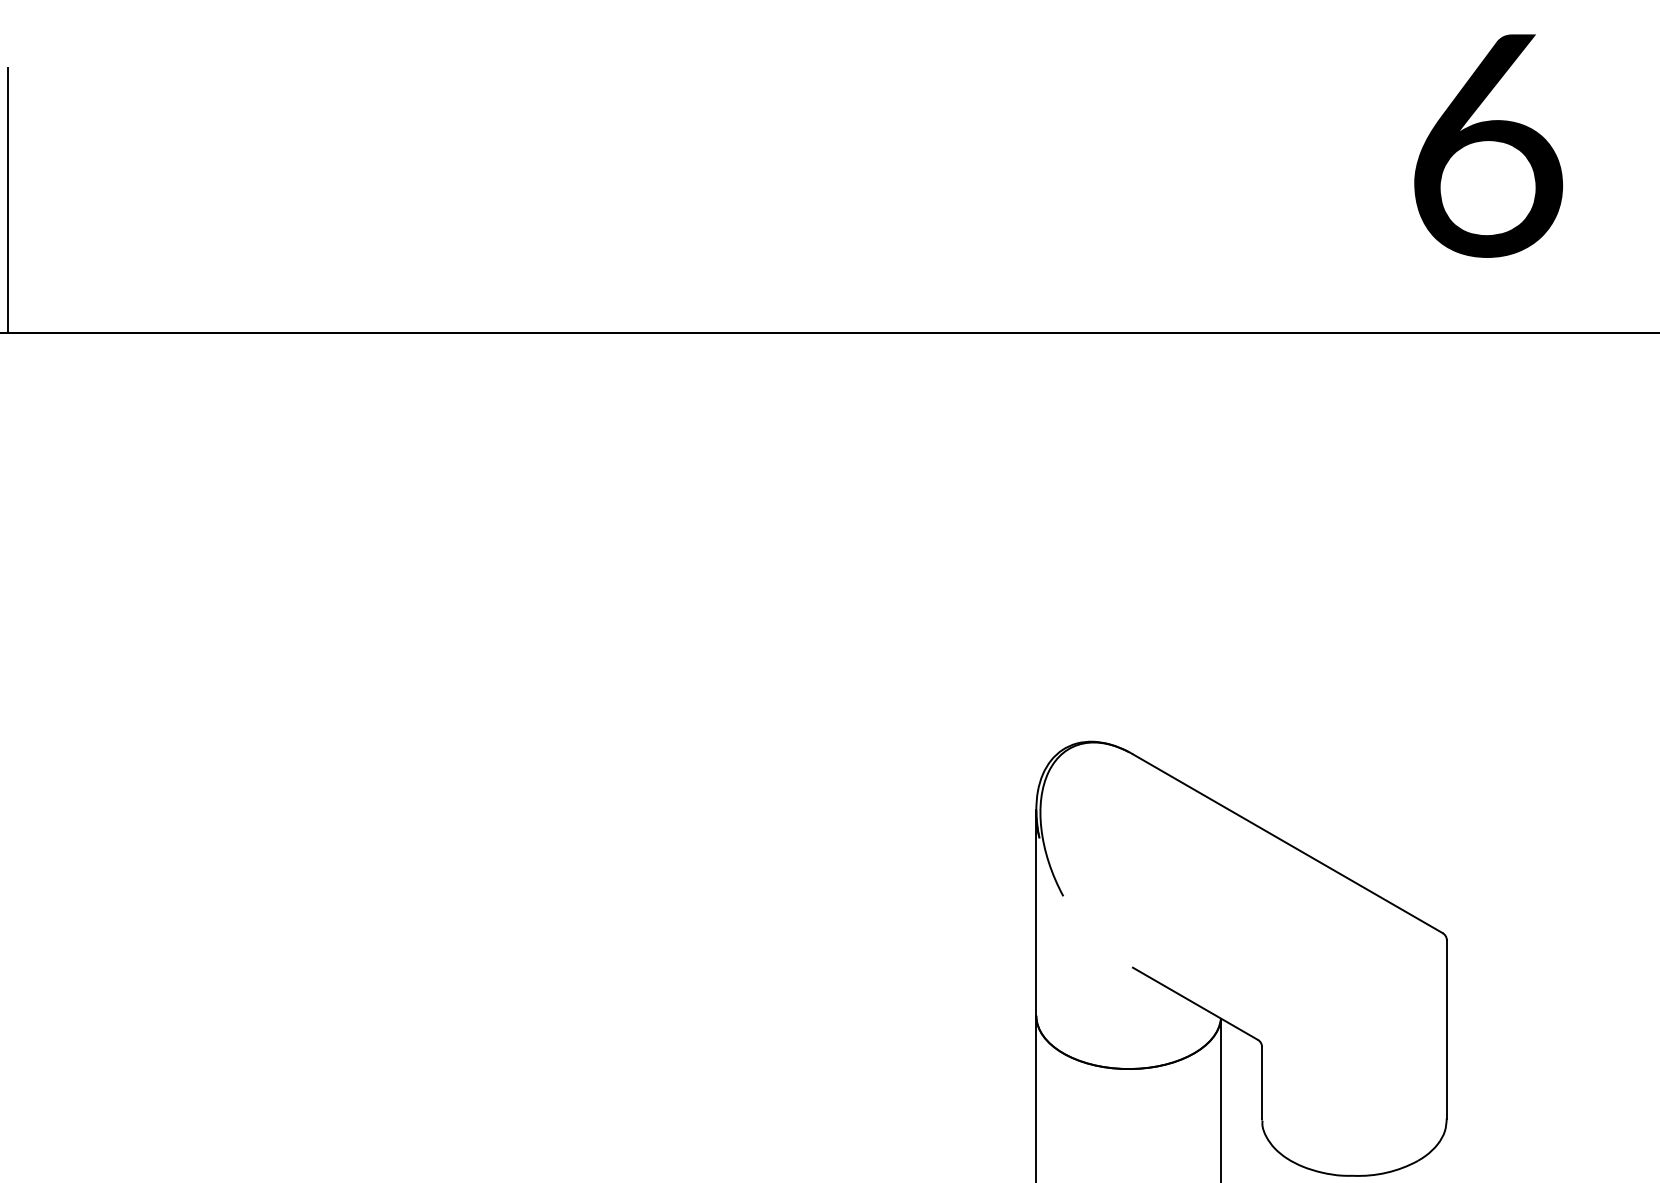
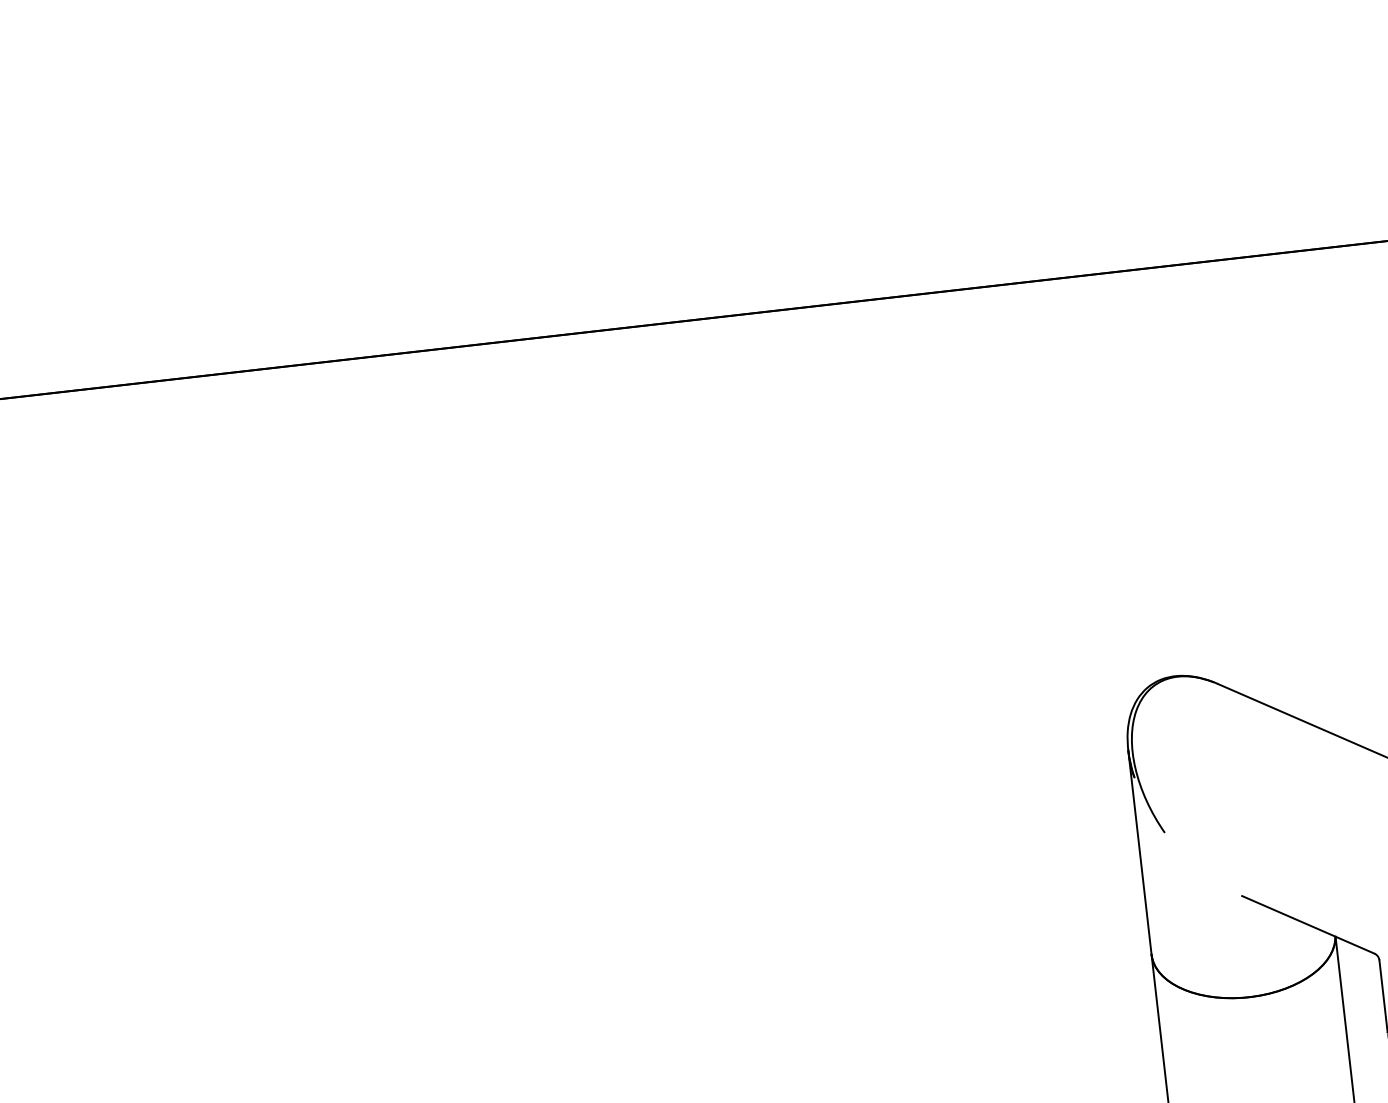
line: (7, 200) -> (37, 261), removed

